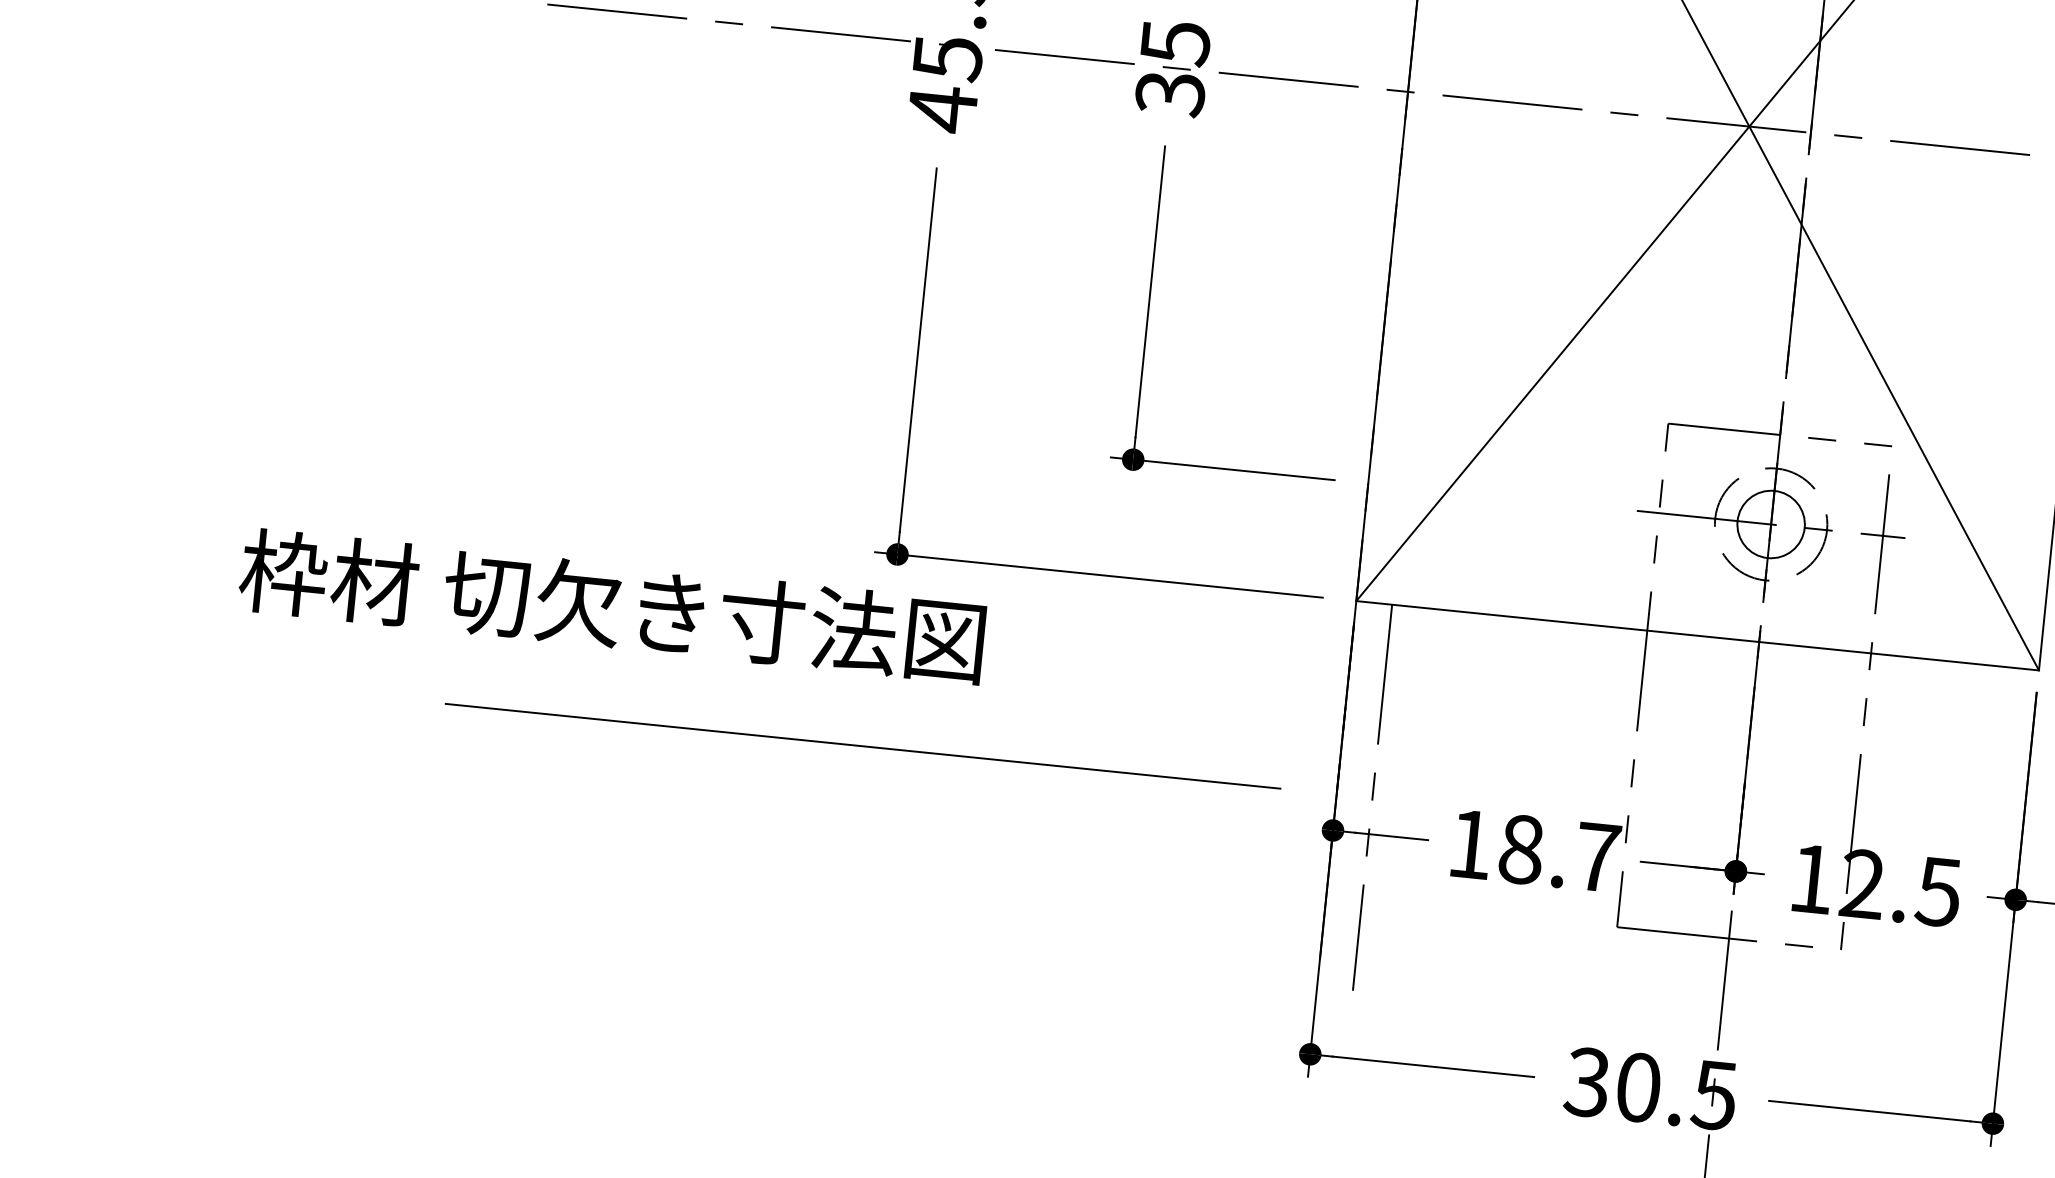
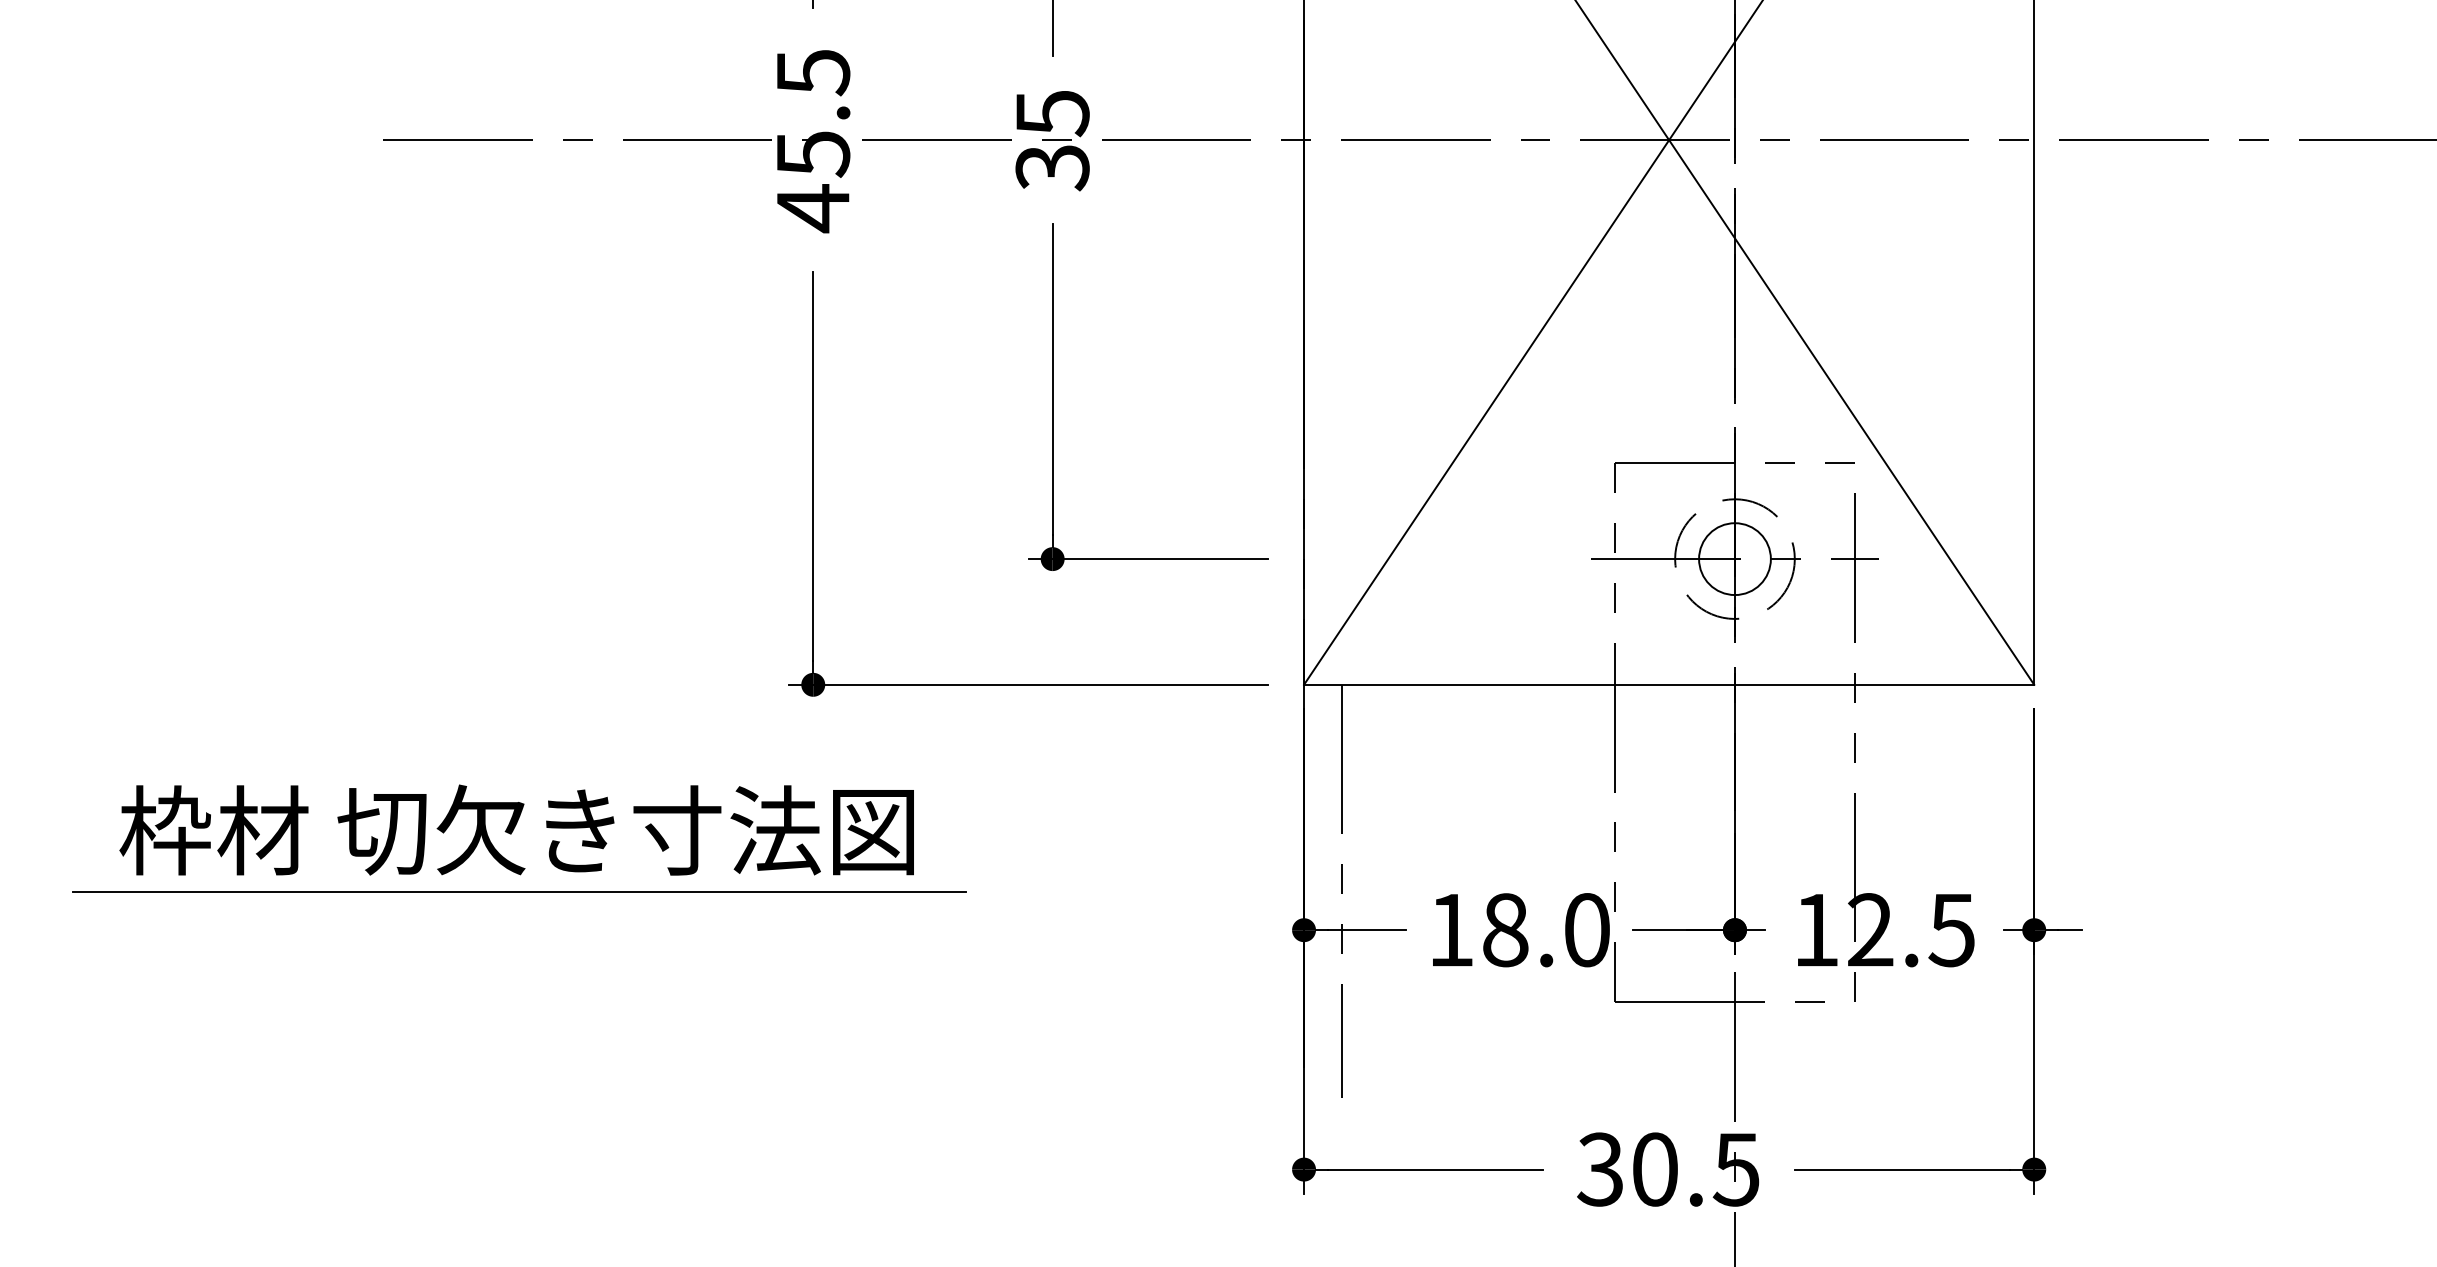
text: (612, 605) -> (516, 829), moved
line: (863, 746) -> (519, 891), moved
text: (1597, 857) -> (1587, 930), 18.7 -> 18.0

